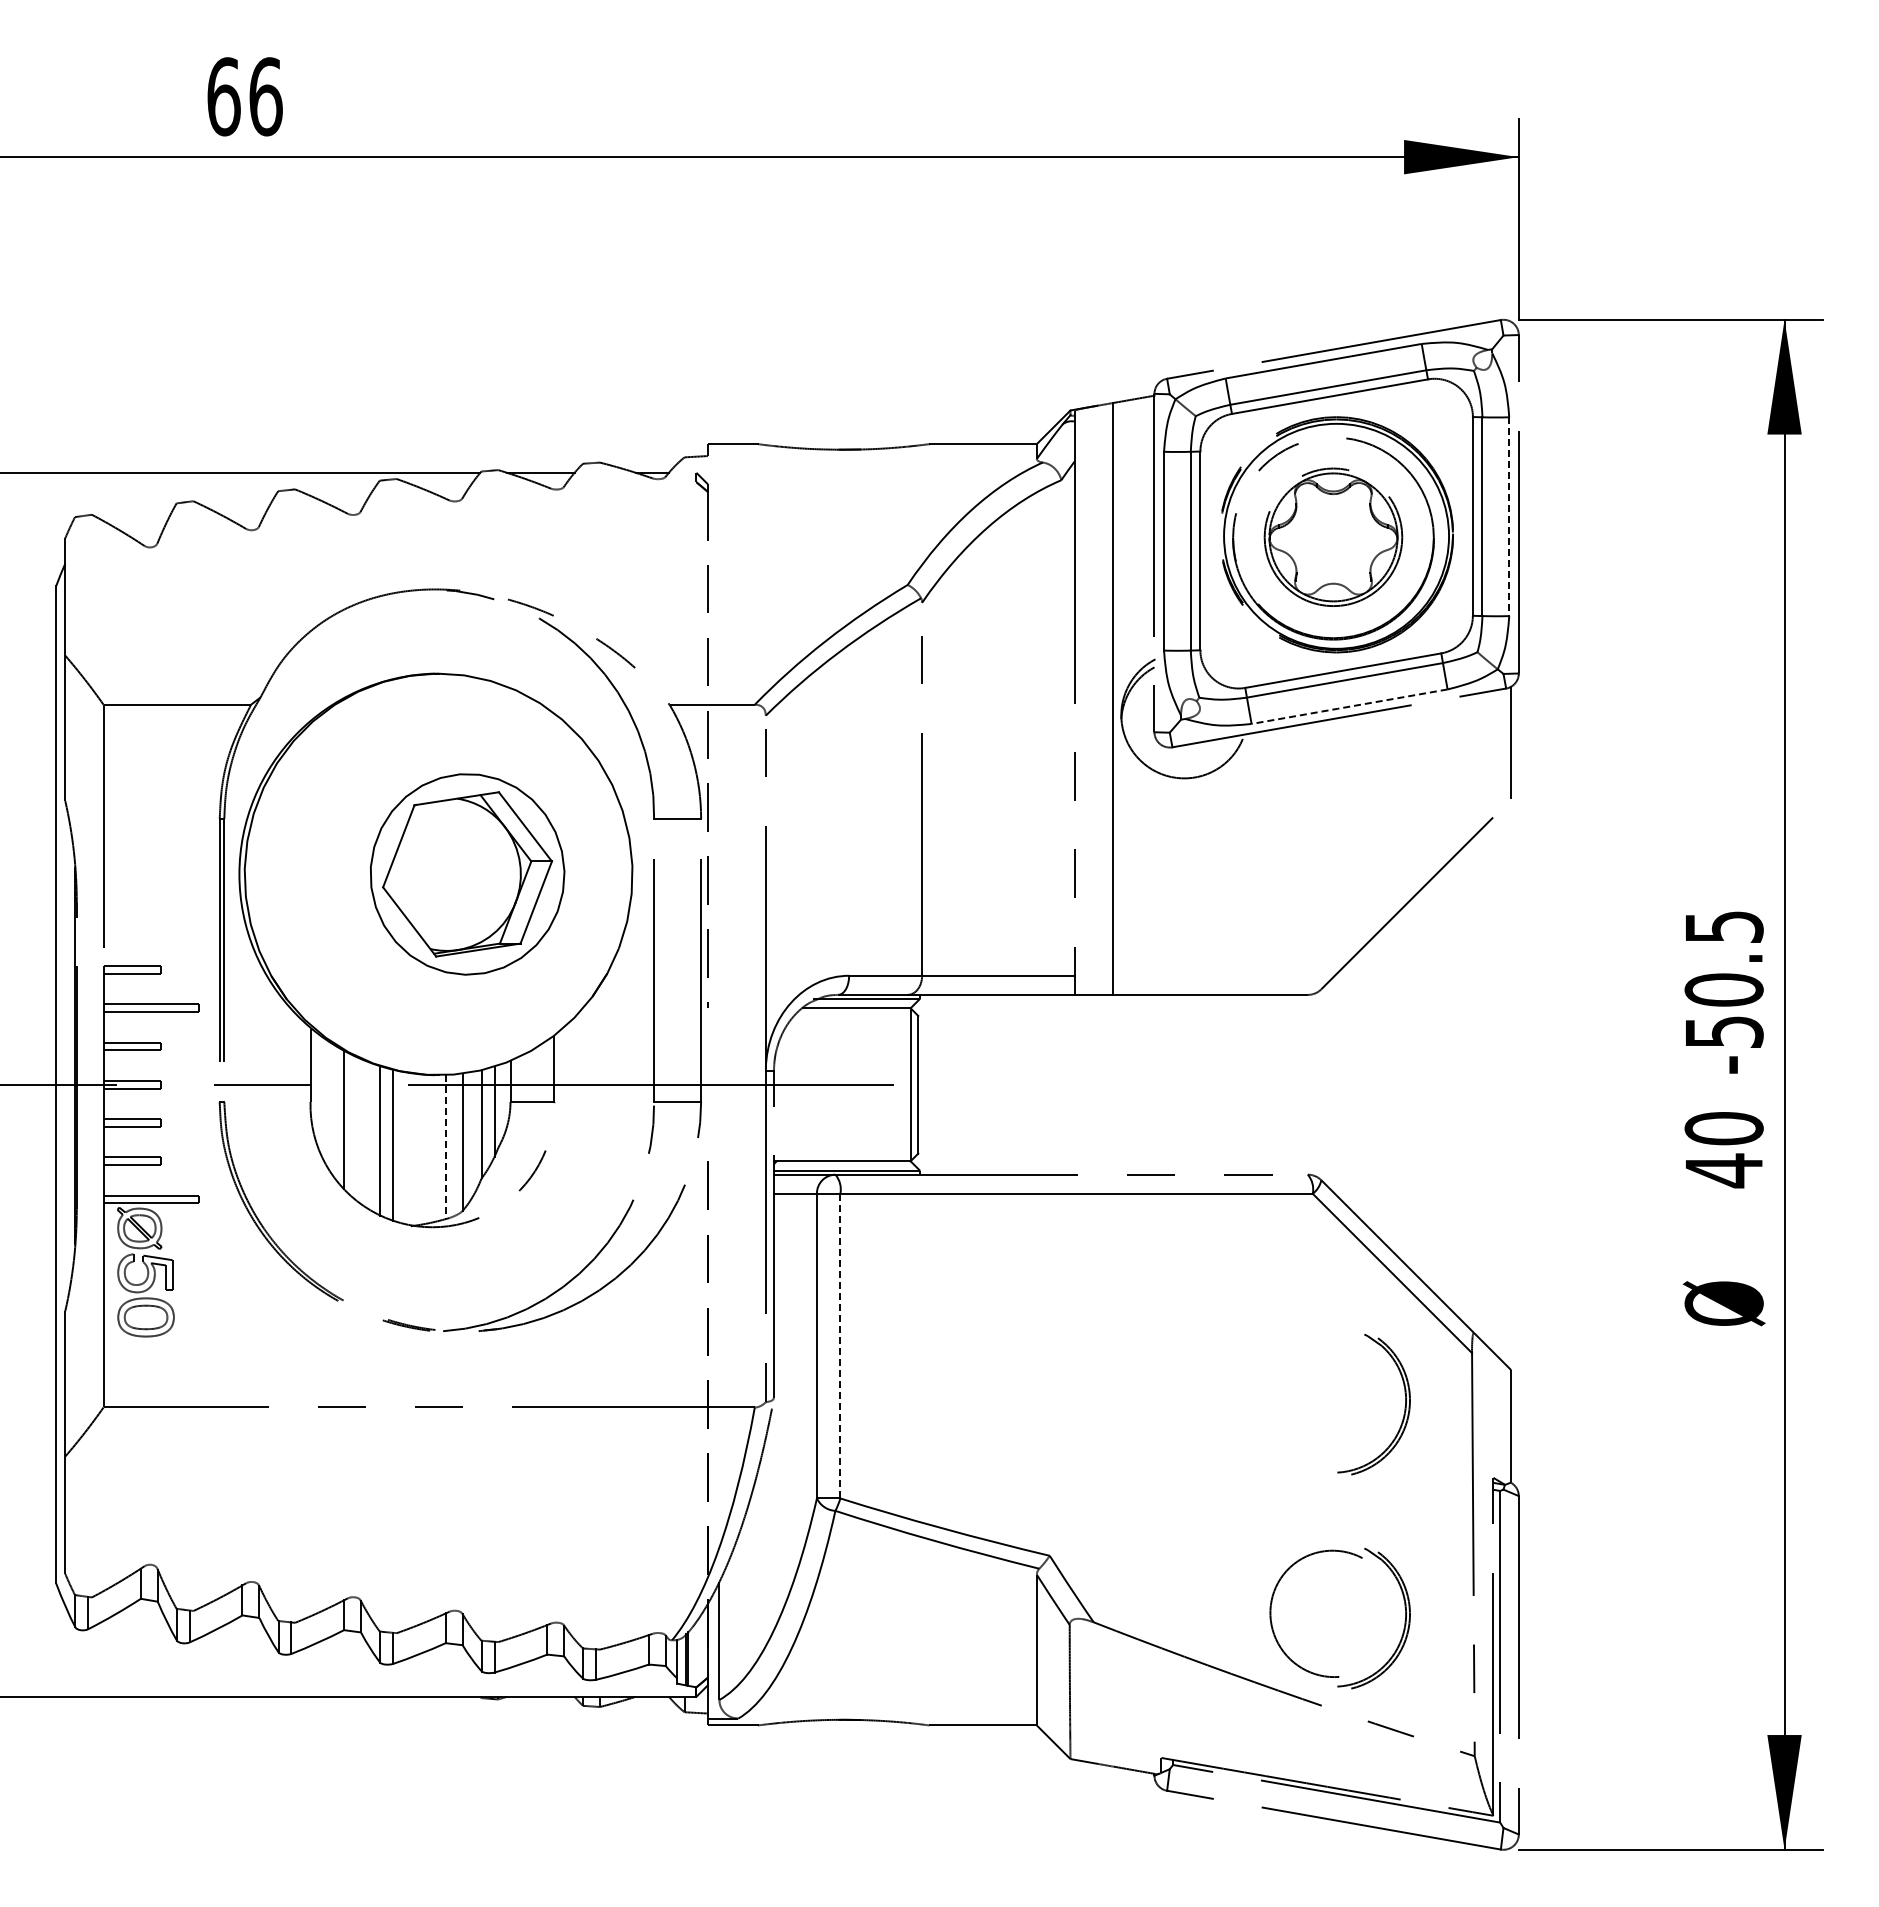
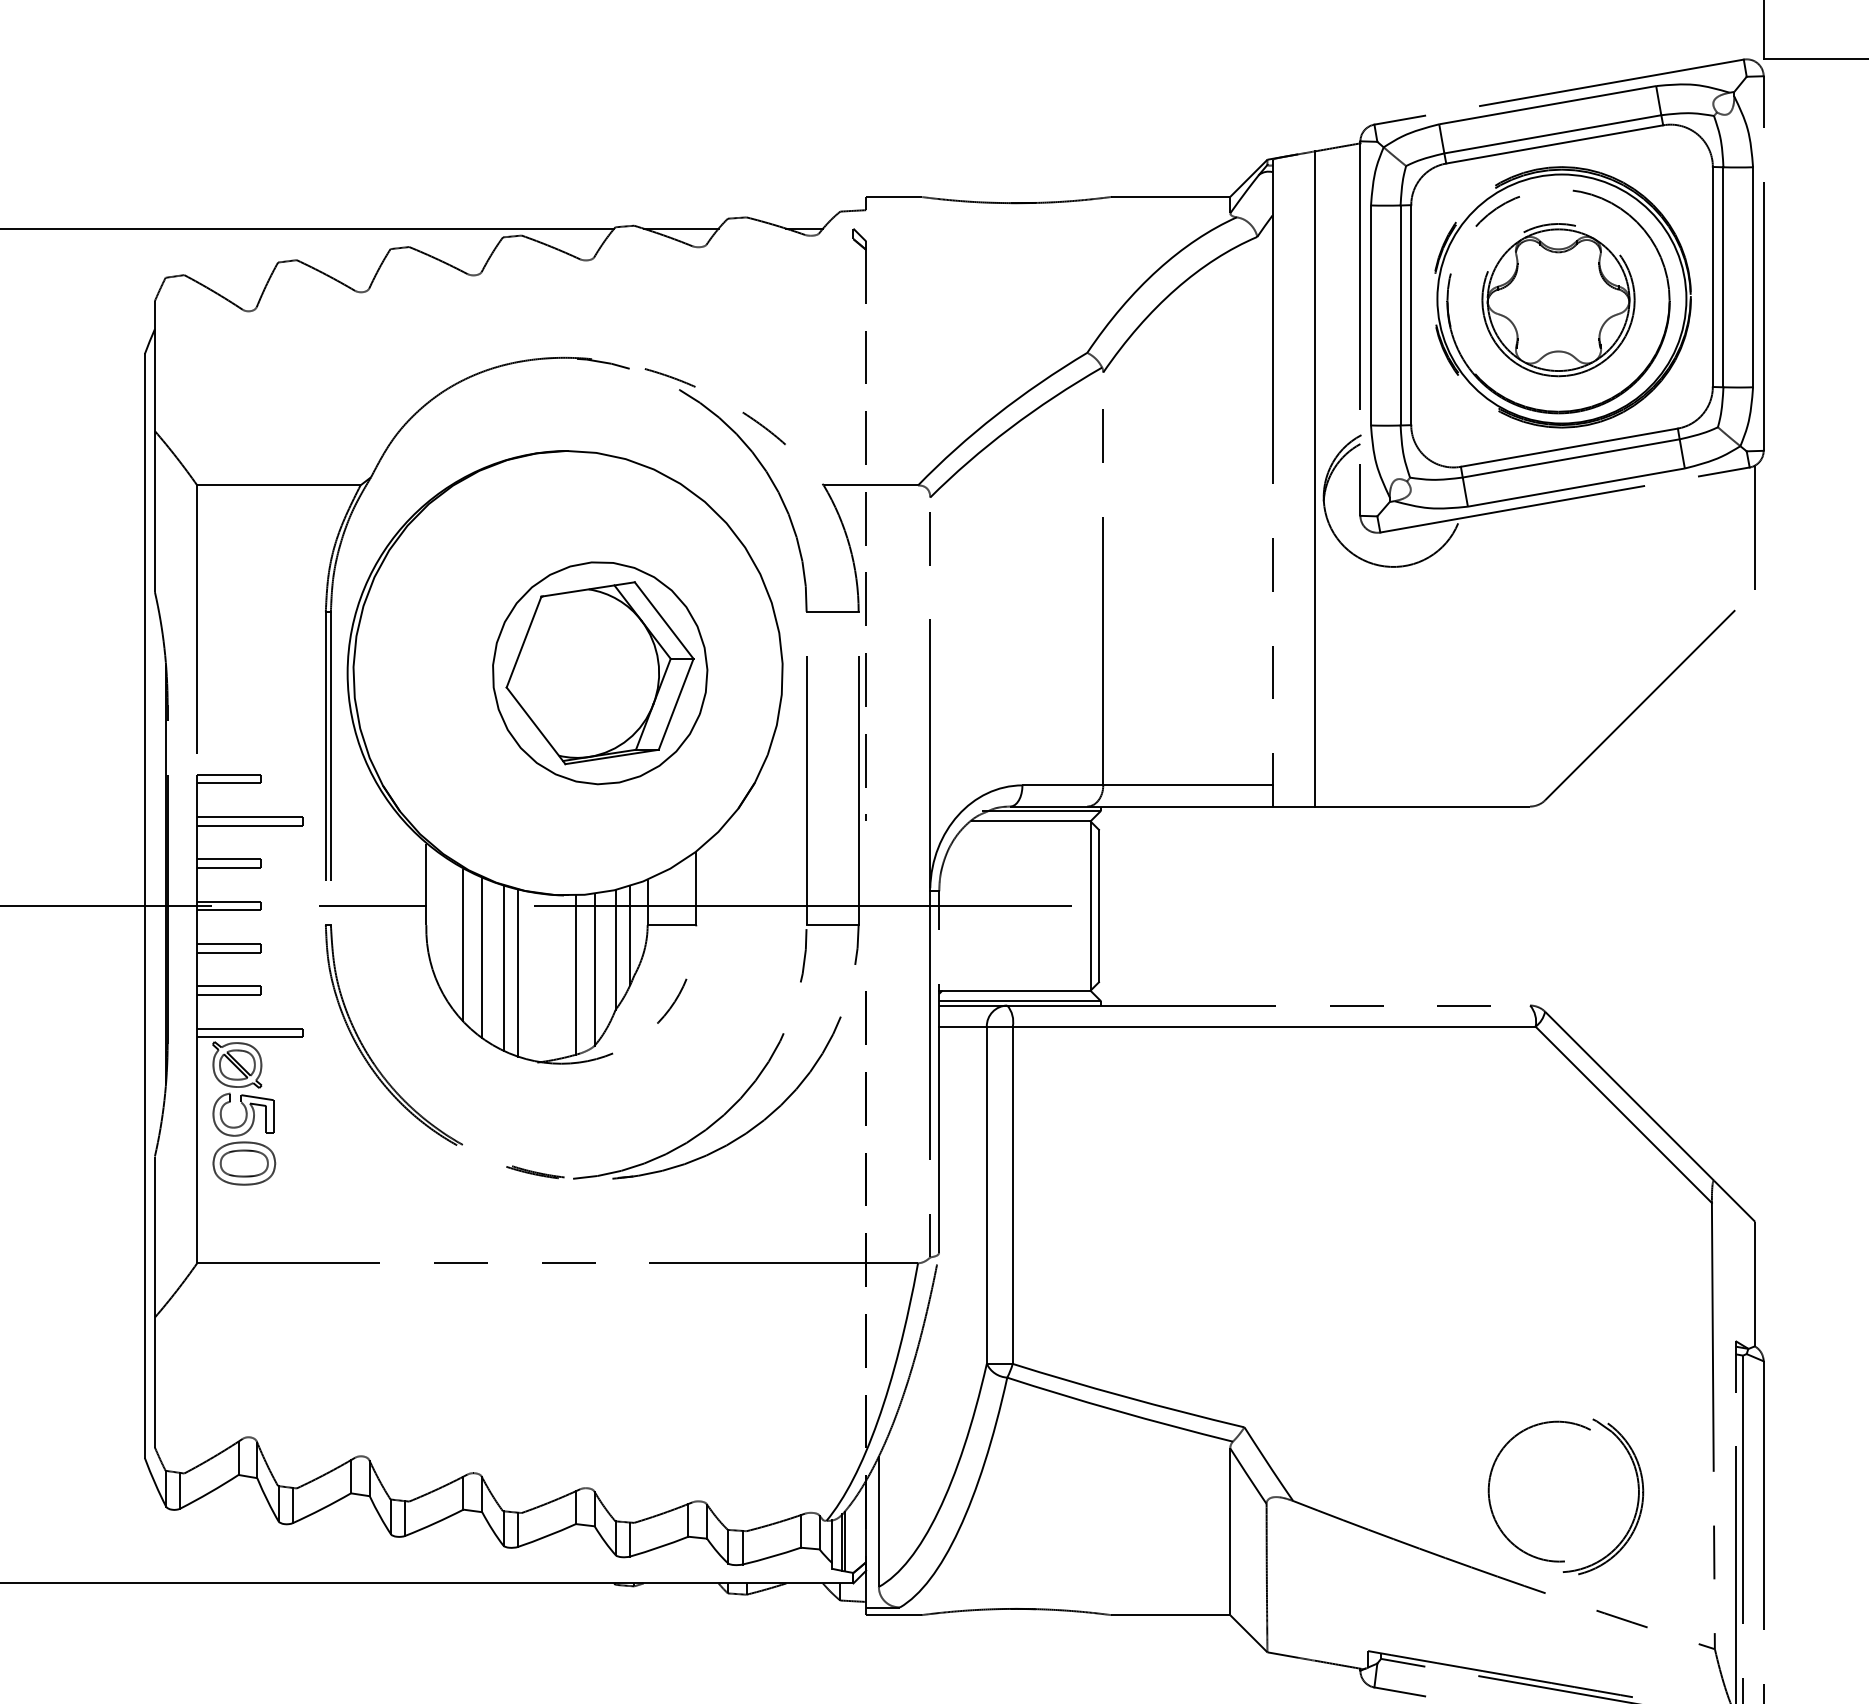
line: (1509, 517) -> (1753, 278), dashed -> solid
line: (1348, 706) -> (1575, 487), dashed -> solid
line: (360, 1132) -> (481, 958), added
line: (445, 1147) -> (575, 975), dashed -> solid
line: (840, 1346) -> (1012, 1195), dashed -> solid
part: (1404, 1407) -> (1637, 1263), removed

